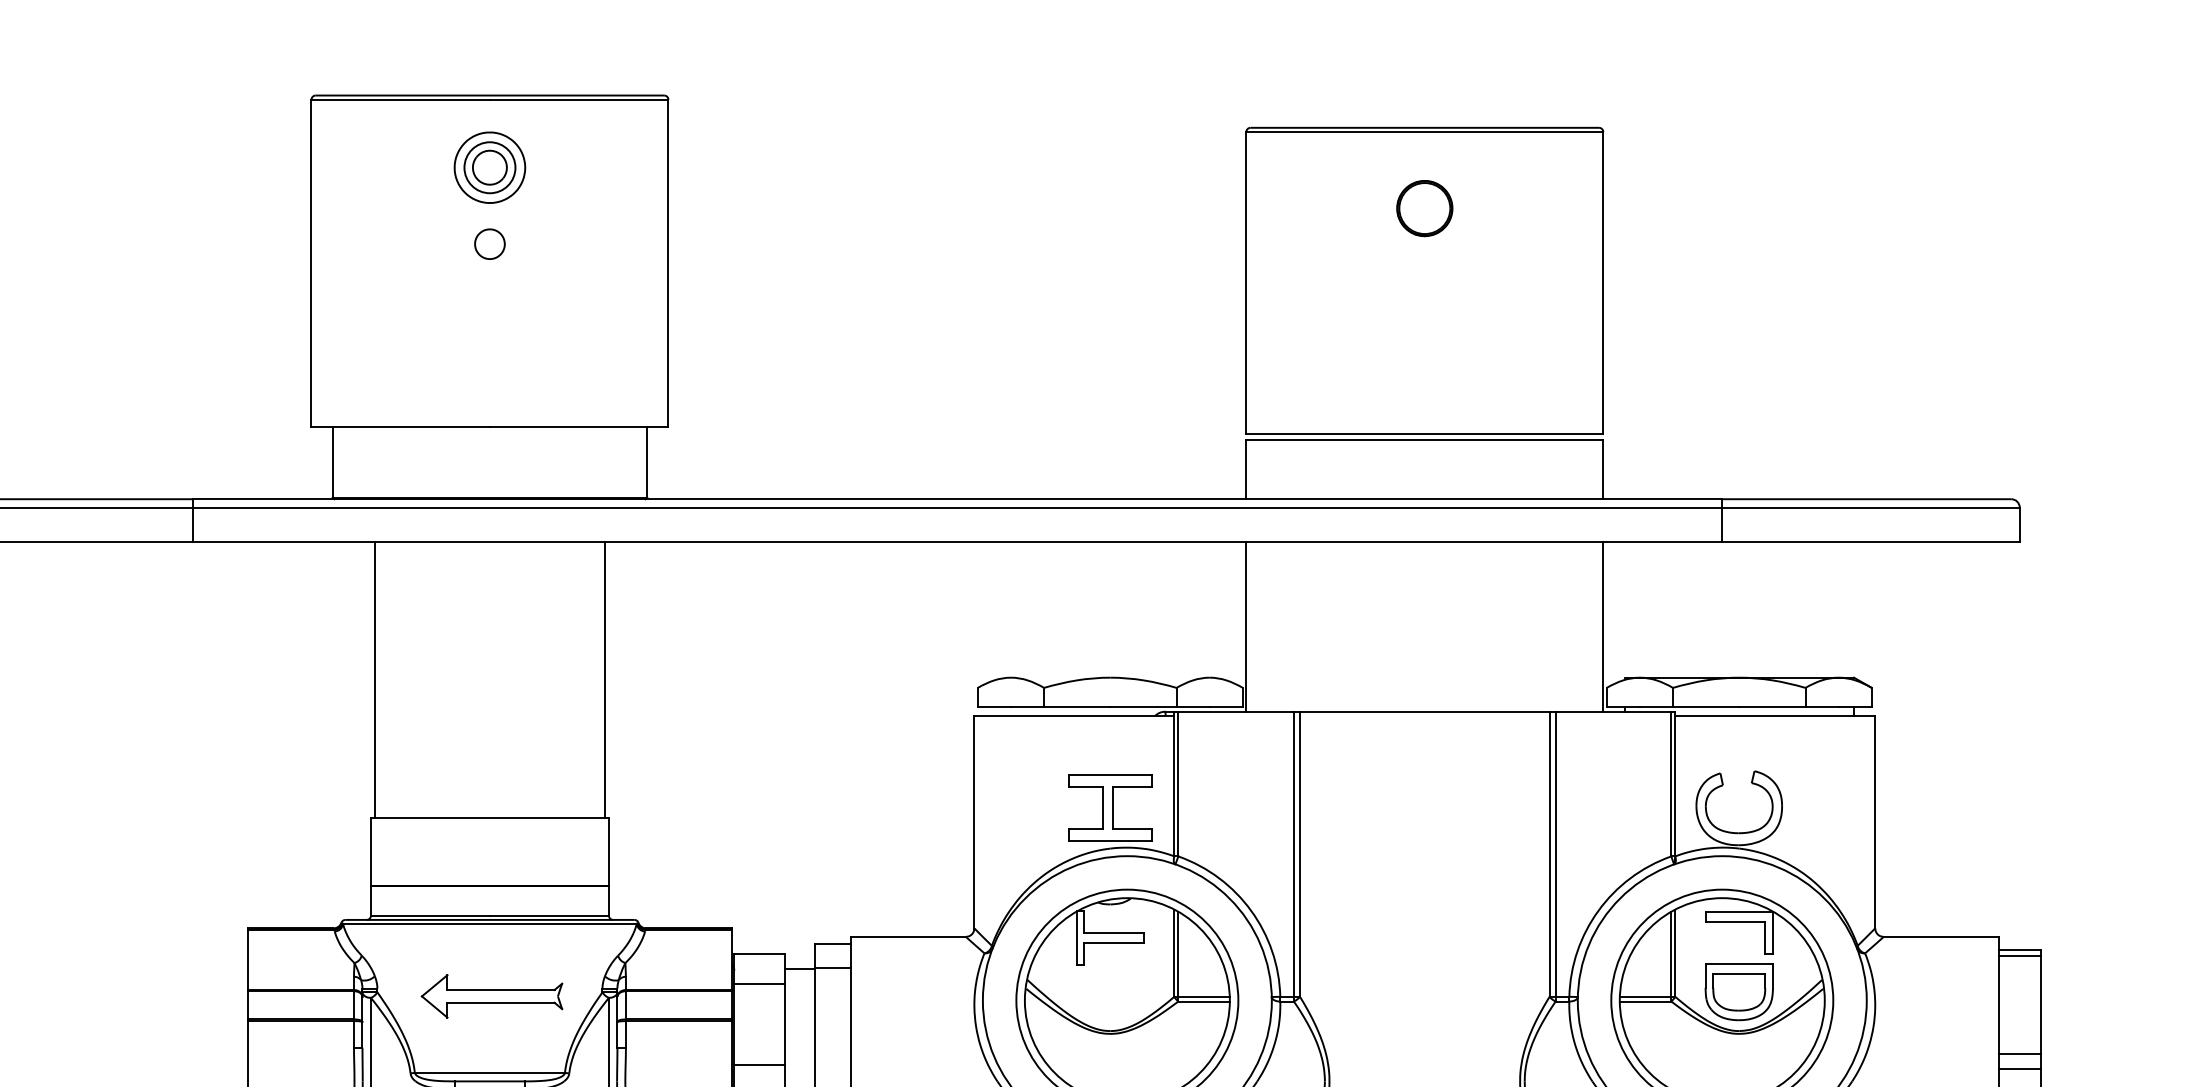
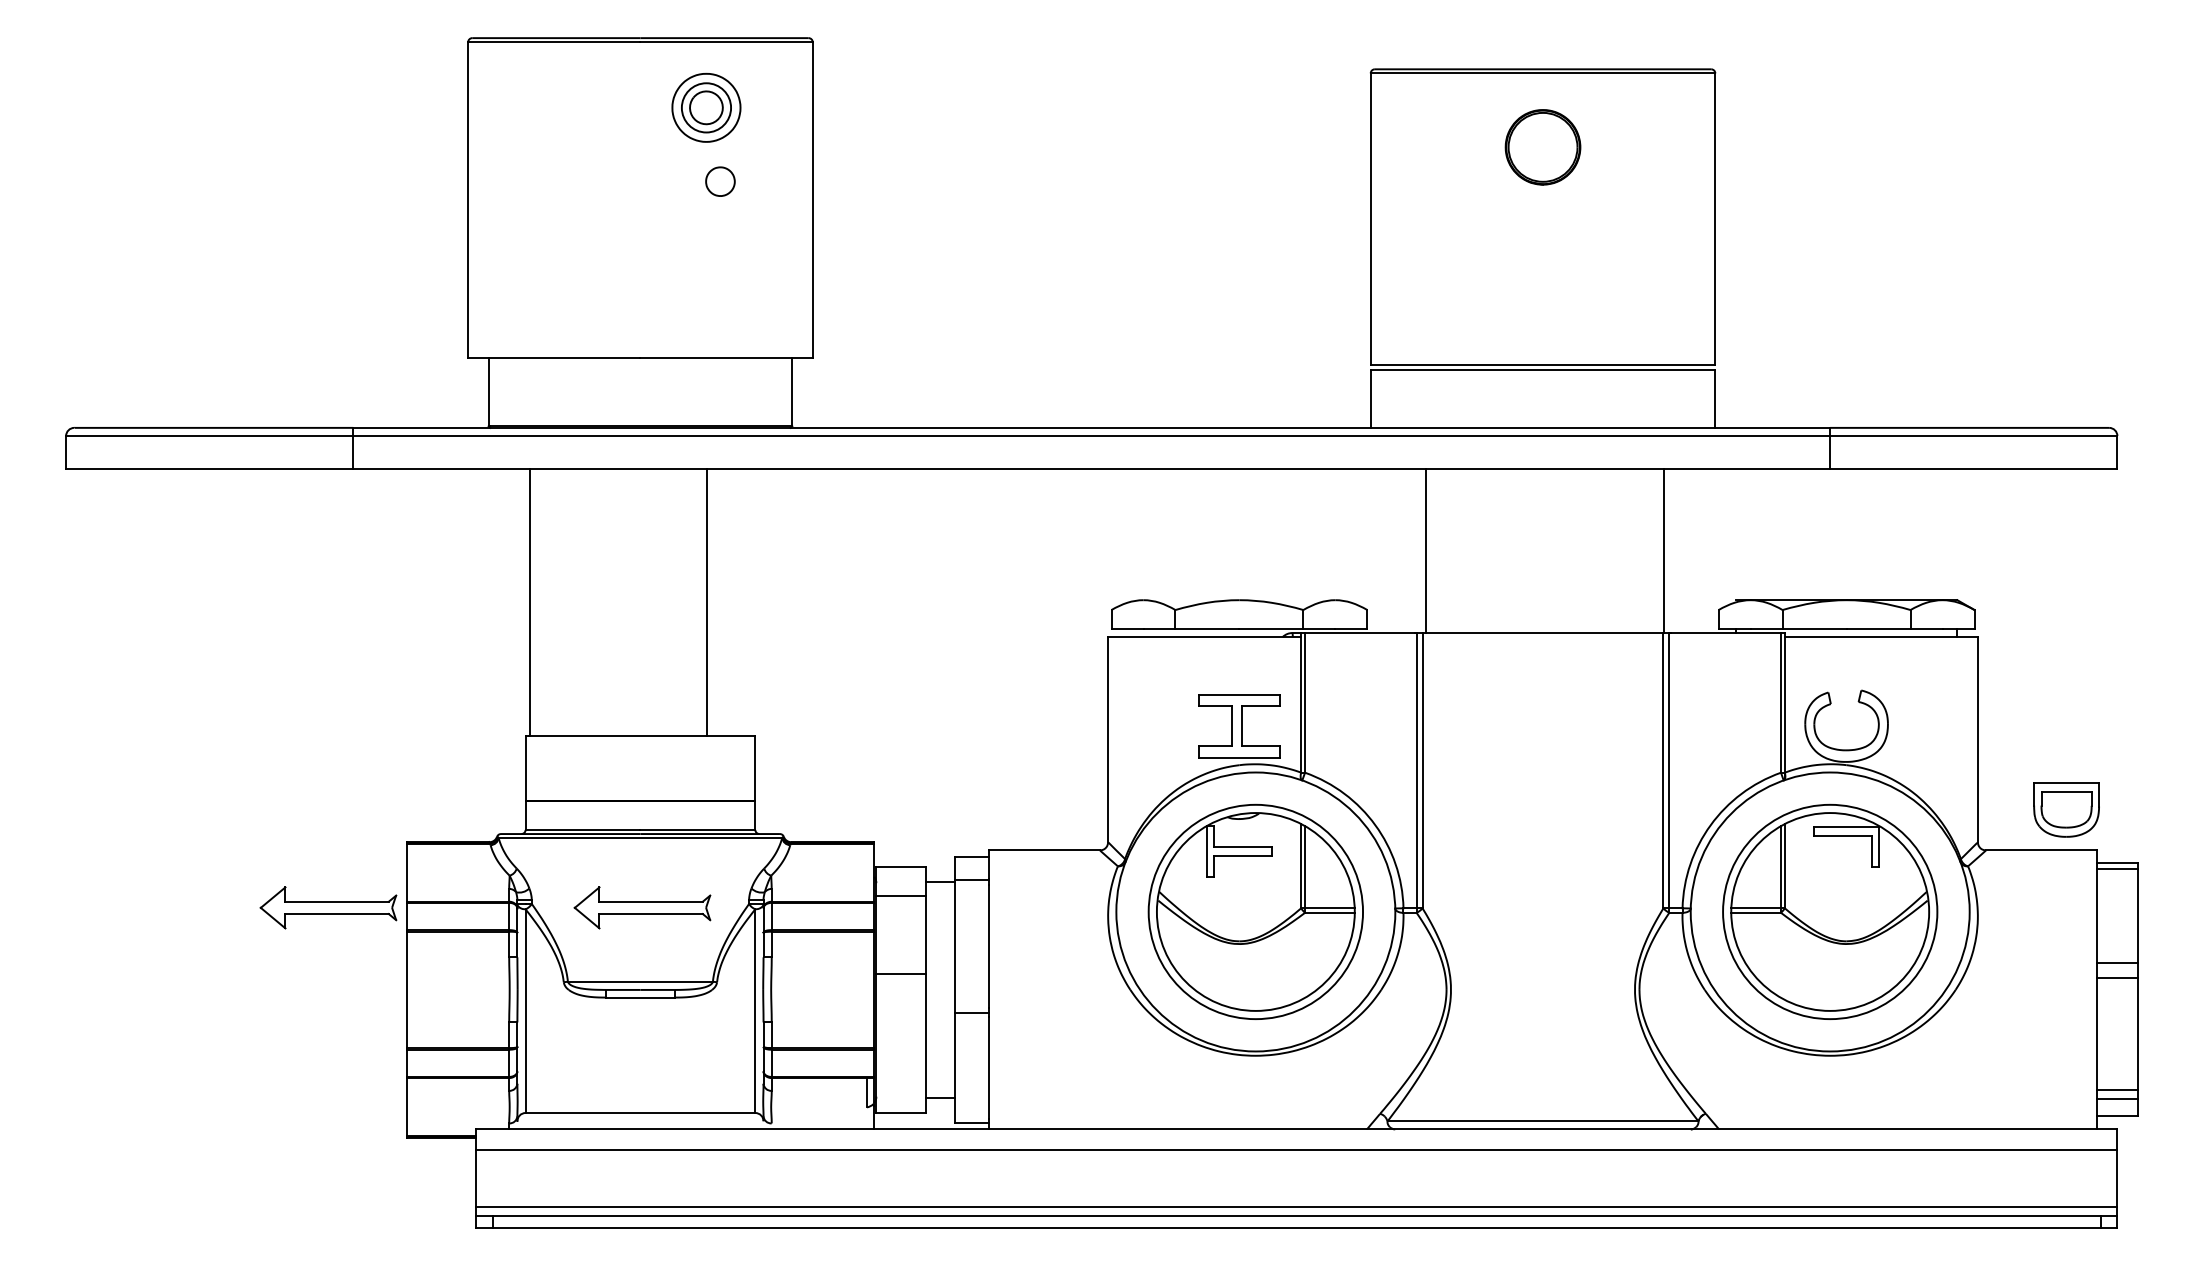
part: (489, 167) -> (706, 107), moved
part: (1424, 207) -> (1542, 146), size x1.4
part: (489, 244) -> (720, 181), moved
line: (1246, 626) -> (1425, 550), moved
line: (1603, 626) -> (1664, 550), moved
line: (604, 679) -> (707, 601), moved
part: (1739, 991) -> (2066, 809), moved
part: (166, 996) -> (328, 907), added

